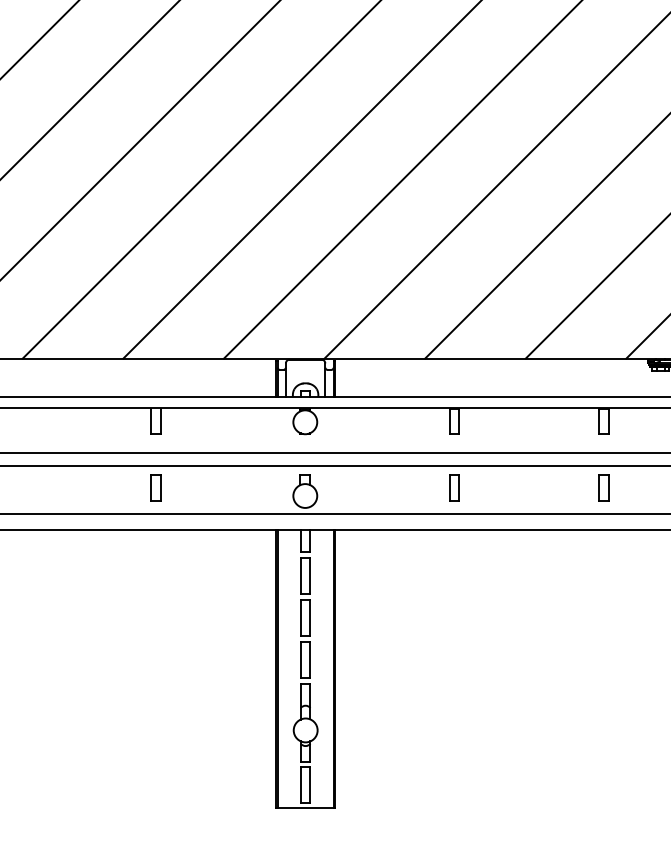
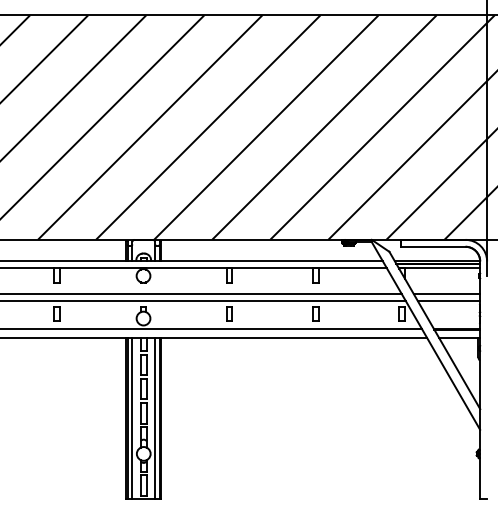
line: (286, 669) -> (132, 418), added
line: (326, 669) -> (155, 418), added

